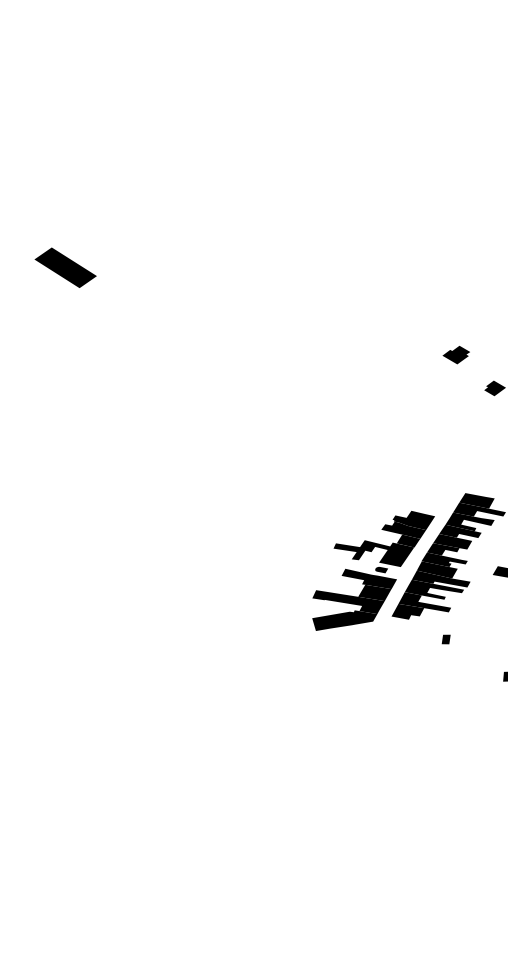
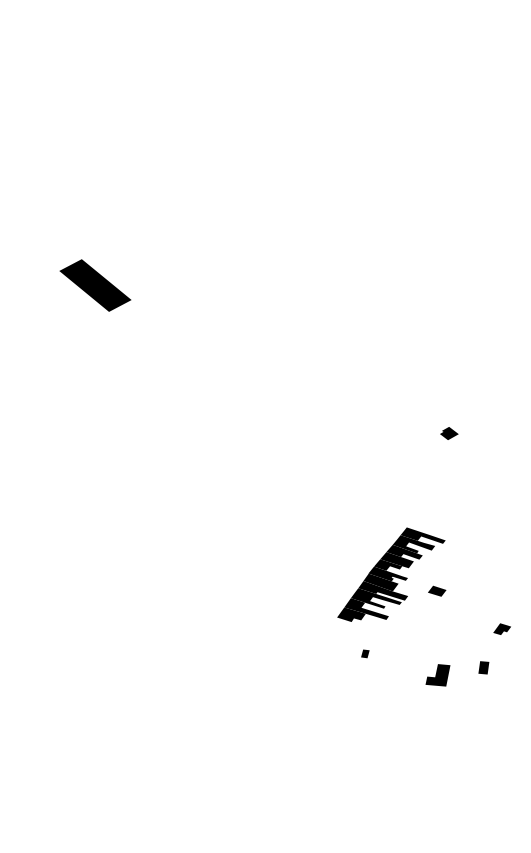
part: (65, 267) -> (95, 285), size x1.4
part: (455, 354) -> (419, 400), removed
fill: (476, 500) -> (421, 527), removed
part: (373, 569) -> (326, 575), removed
part: (446, 639) -> (365, 653), moved

